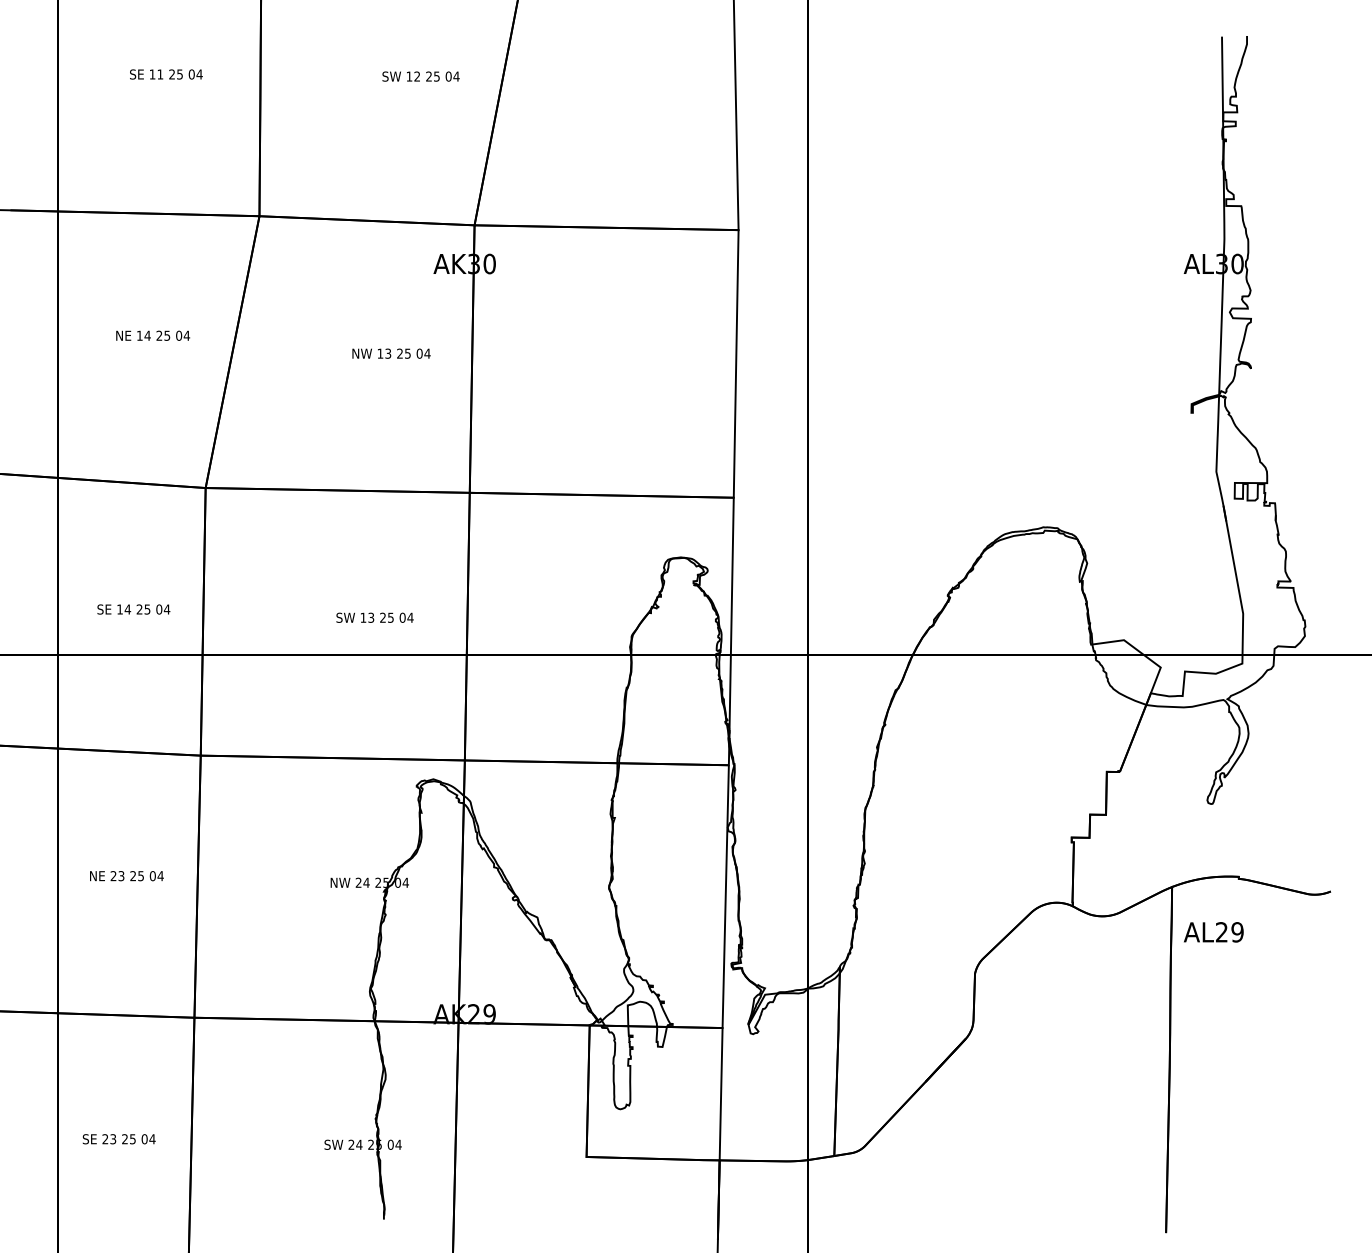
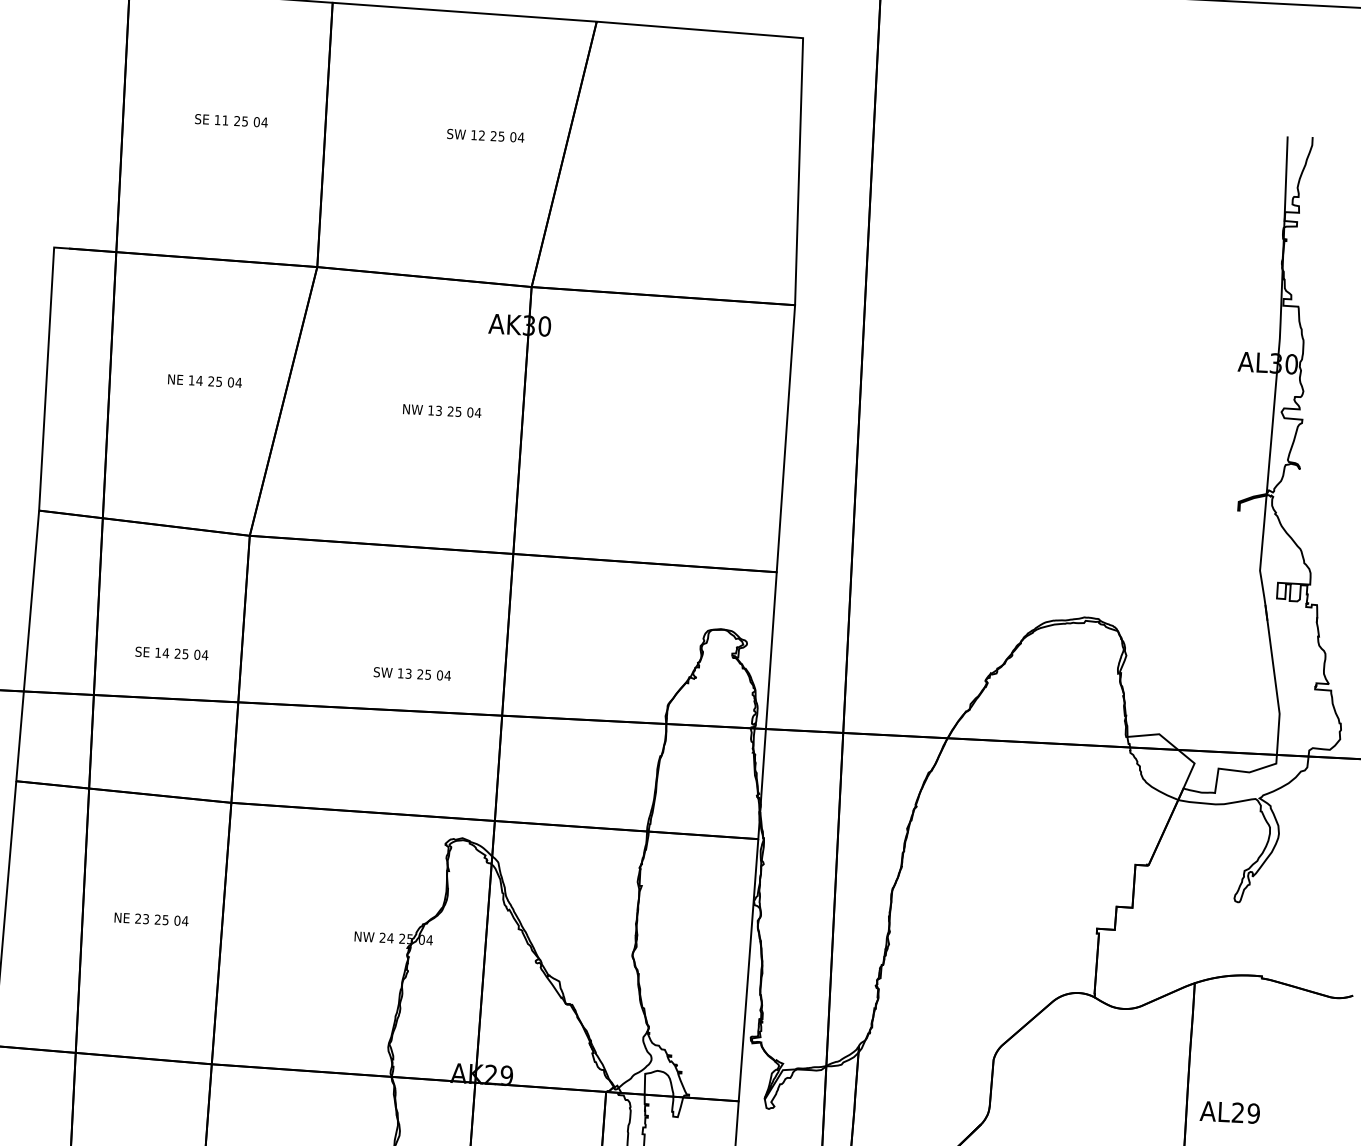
text: (1213, 932) -> (1229, 1112), moved

